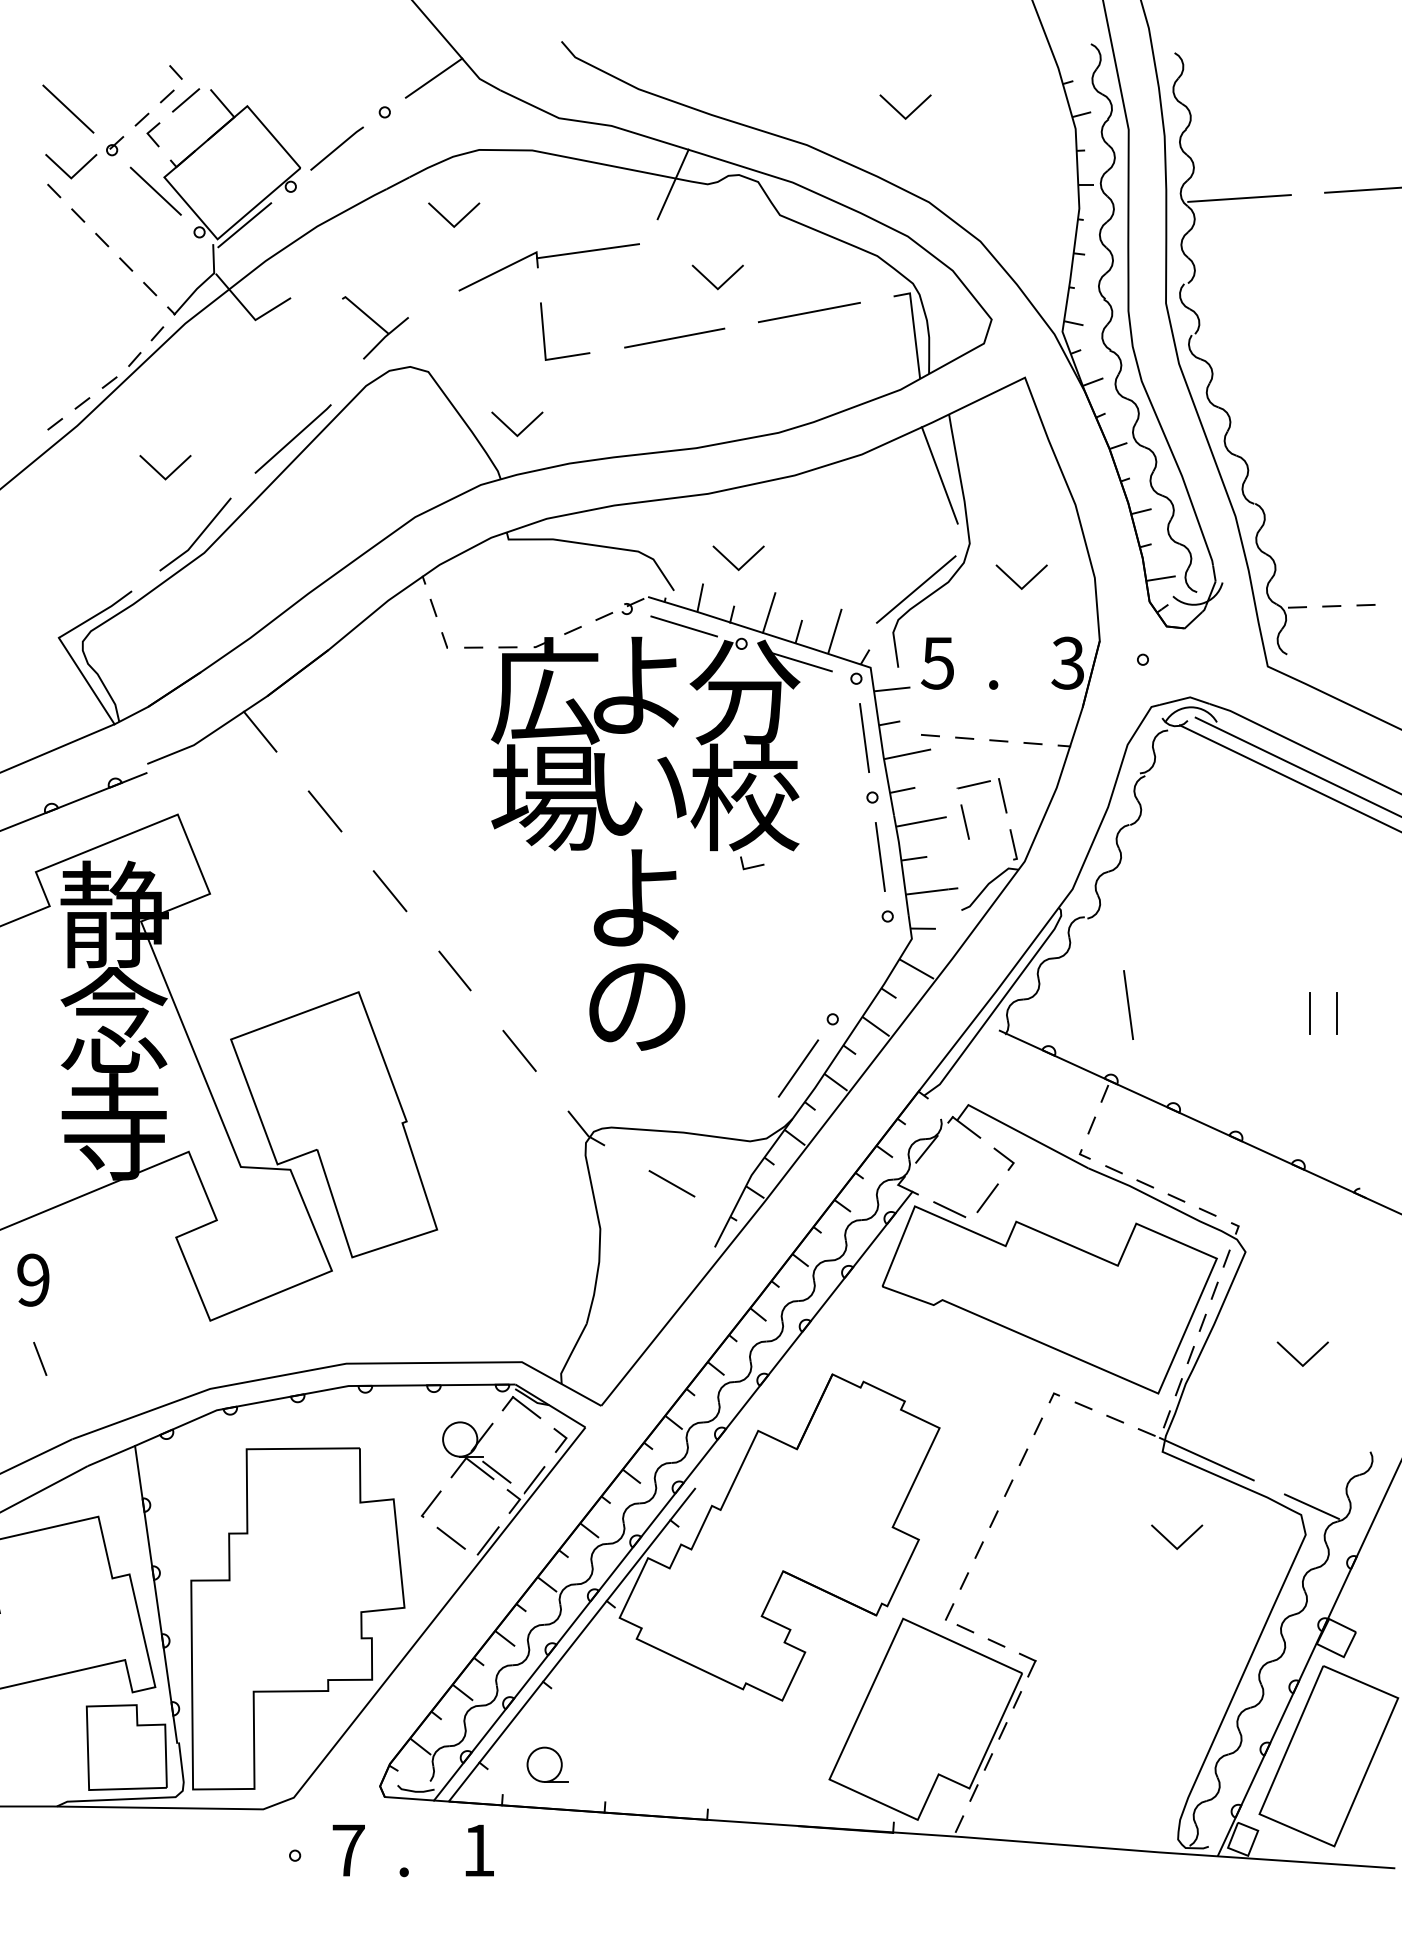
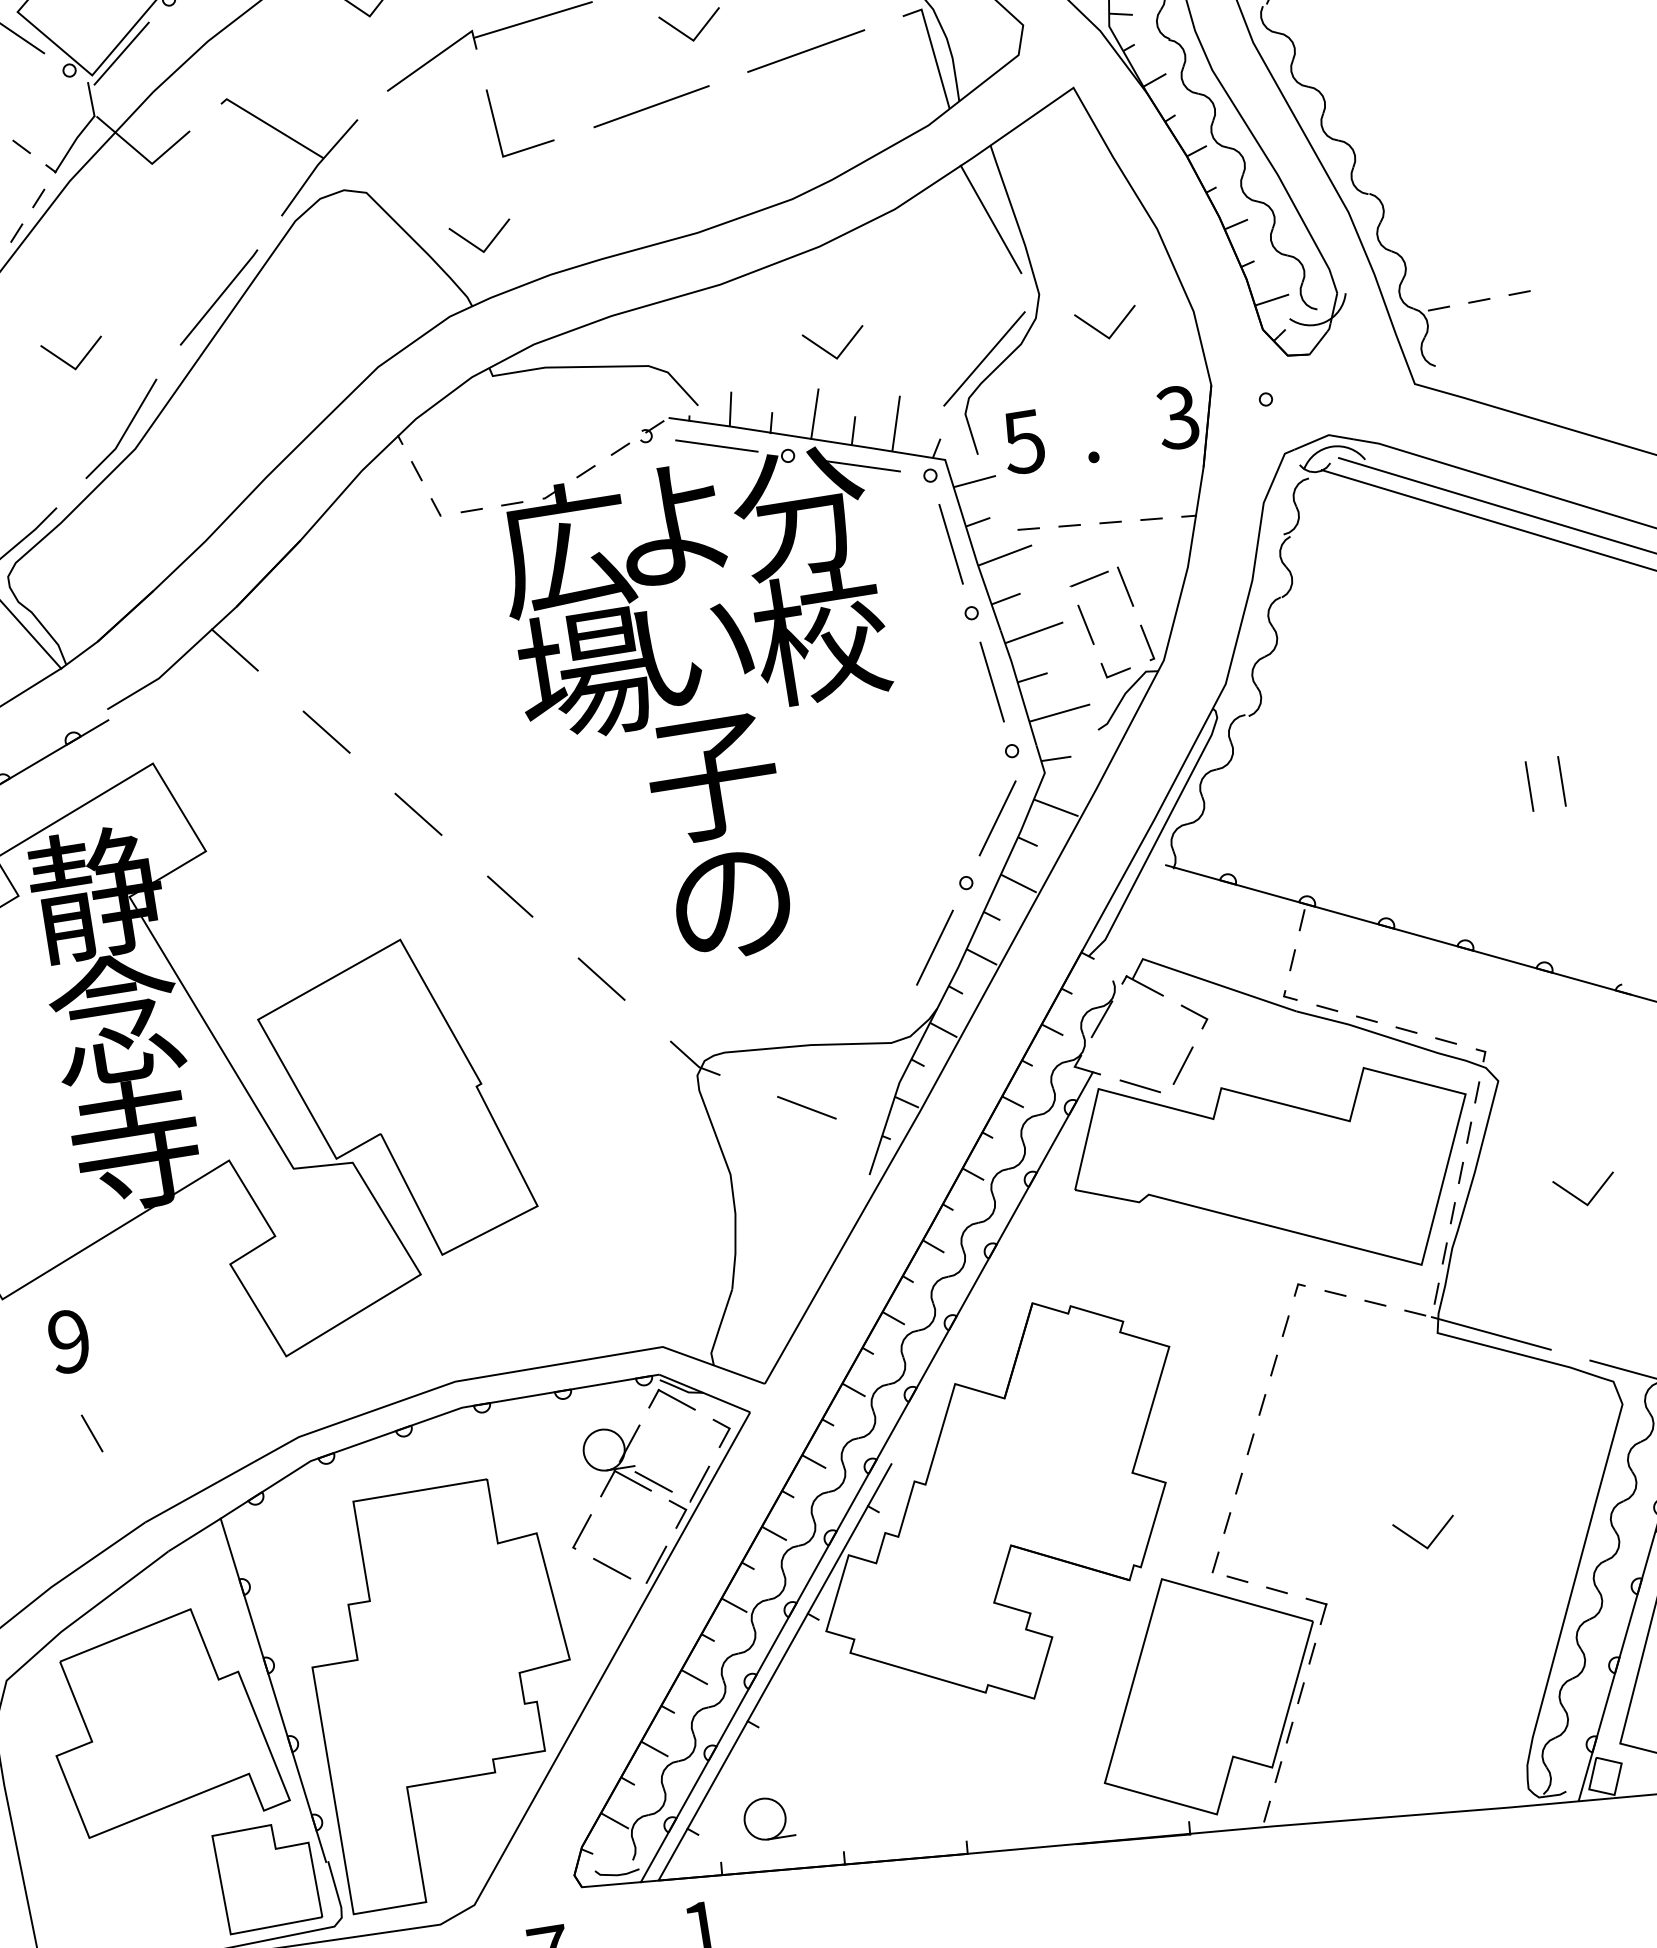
part: (375, 327) -> (295, 150), size x1.67
line: (733, 563) -> (829, 351), moved
line: (754, 865) -> (1119, 671), moved
text: (637, 899) -> (712, 777), よ -> 子
line: (866, 969) -> (996, 817), added
line: (1128, 1004) -> (1313, 810), removed
line: (1183, 1541) -> (1433, 1538), moved

